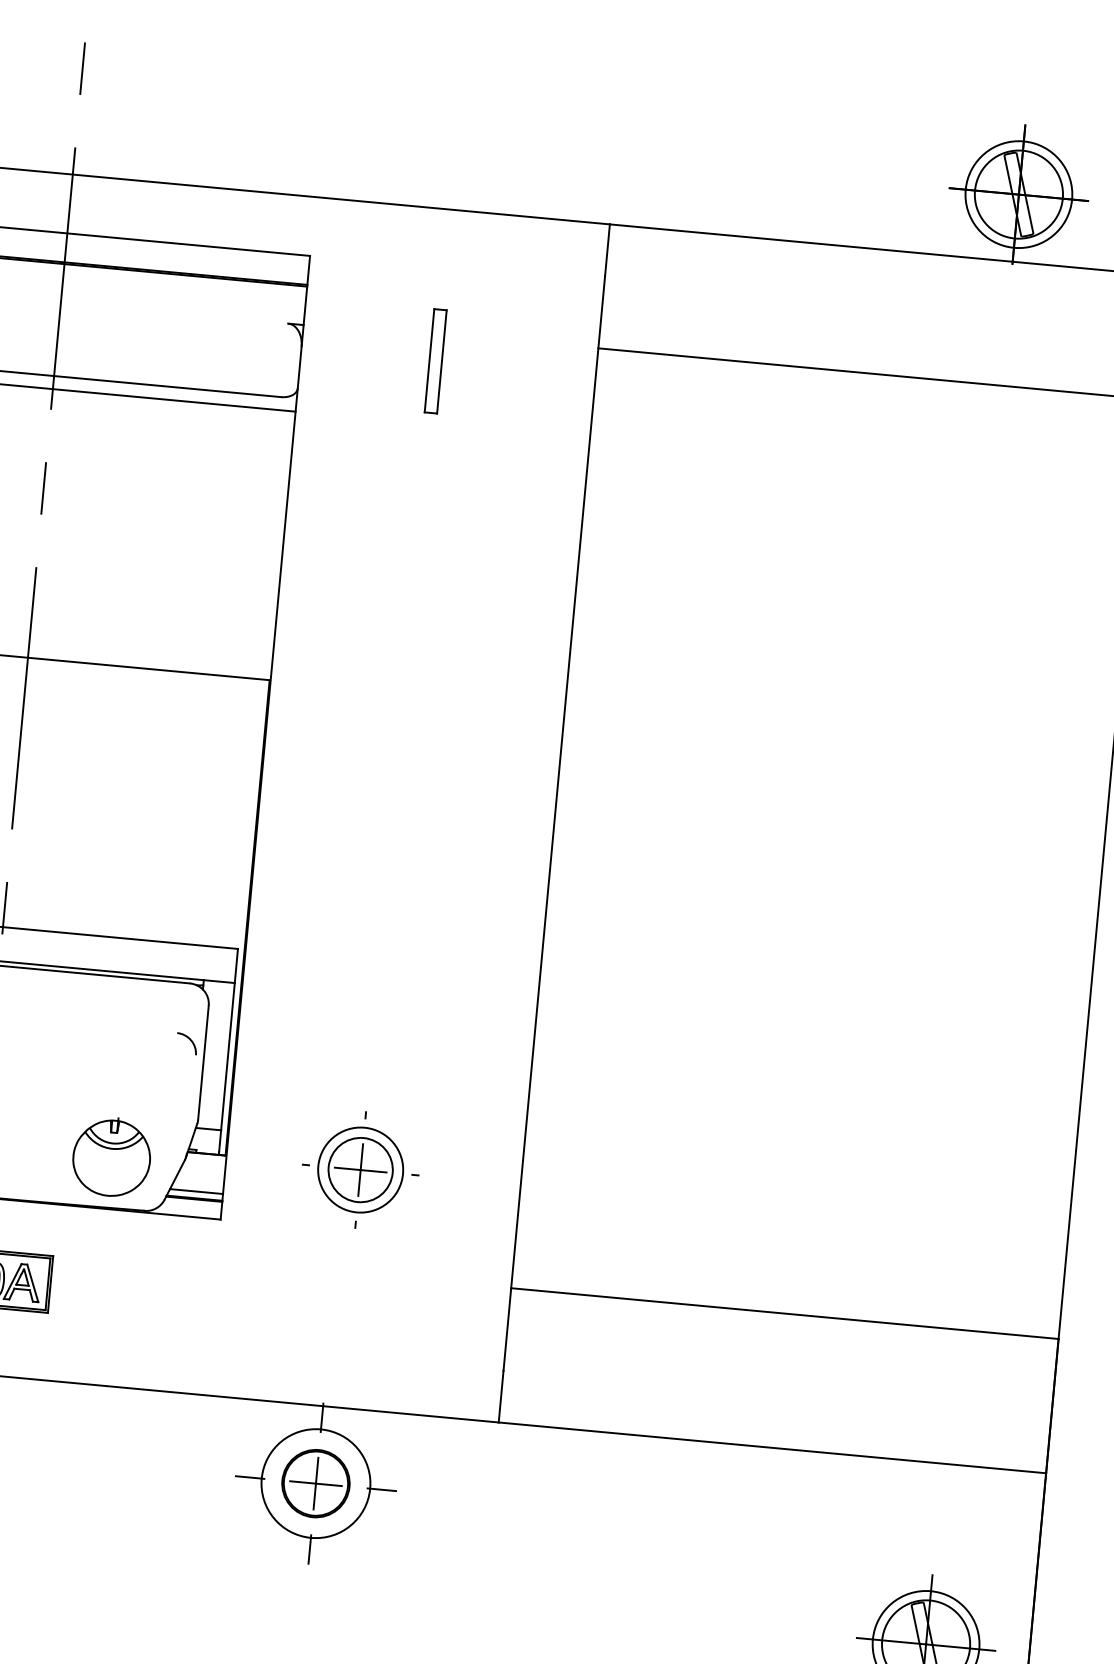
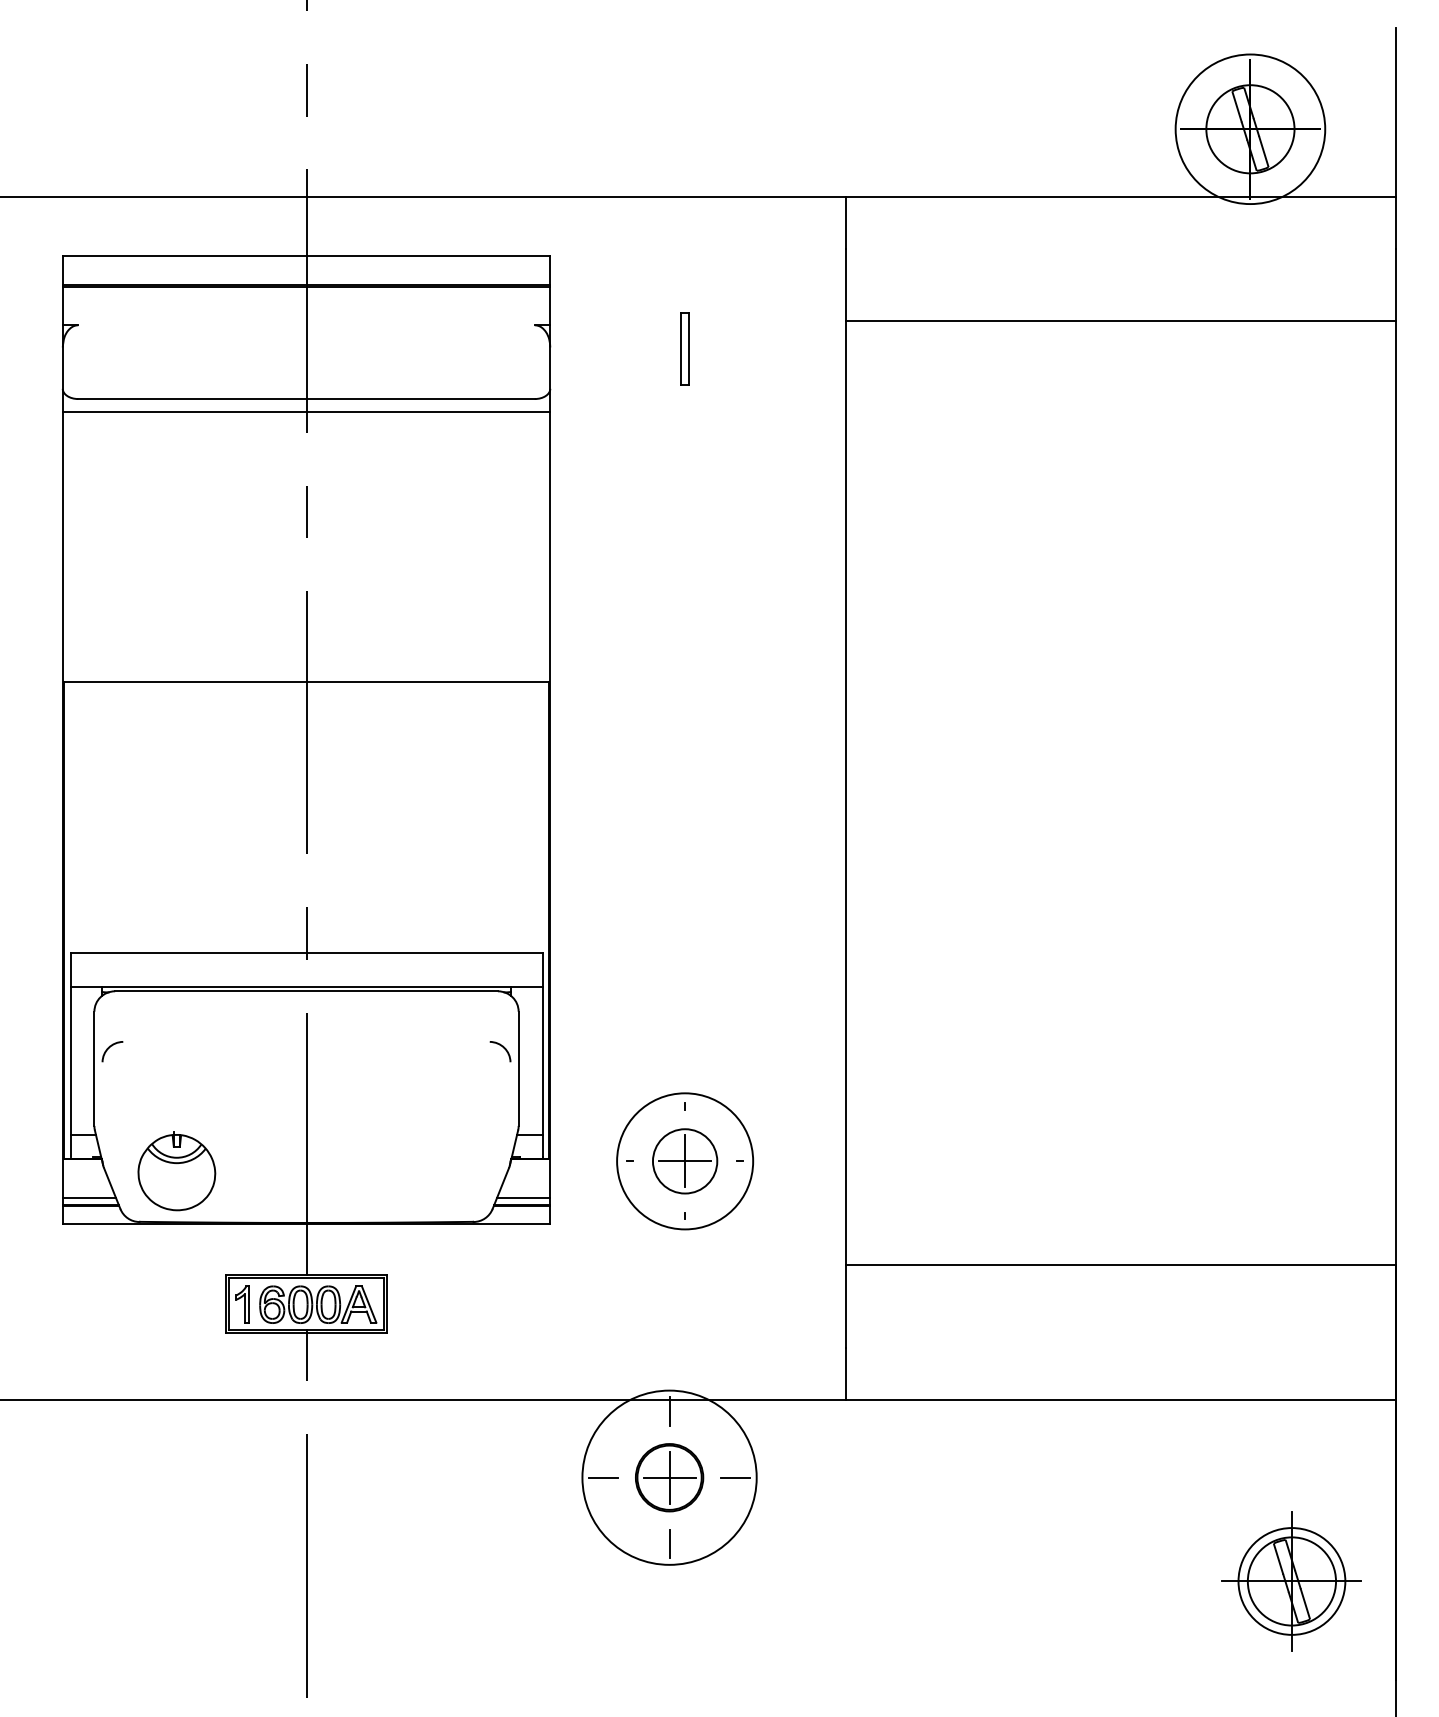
circle: (1019, 193) -> (1250, 128), size x1.4
part: (435, 360) -> (684, 348), size x0.7
part: (112, 1157) -> (436, 1171), removed
circle: (360, 1169) -> (684, 1160), size x1.6
circle: (315, 1483) -> (669, 1477), size x1.6

